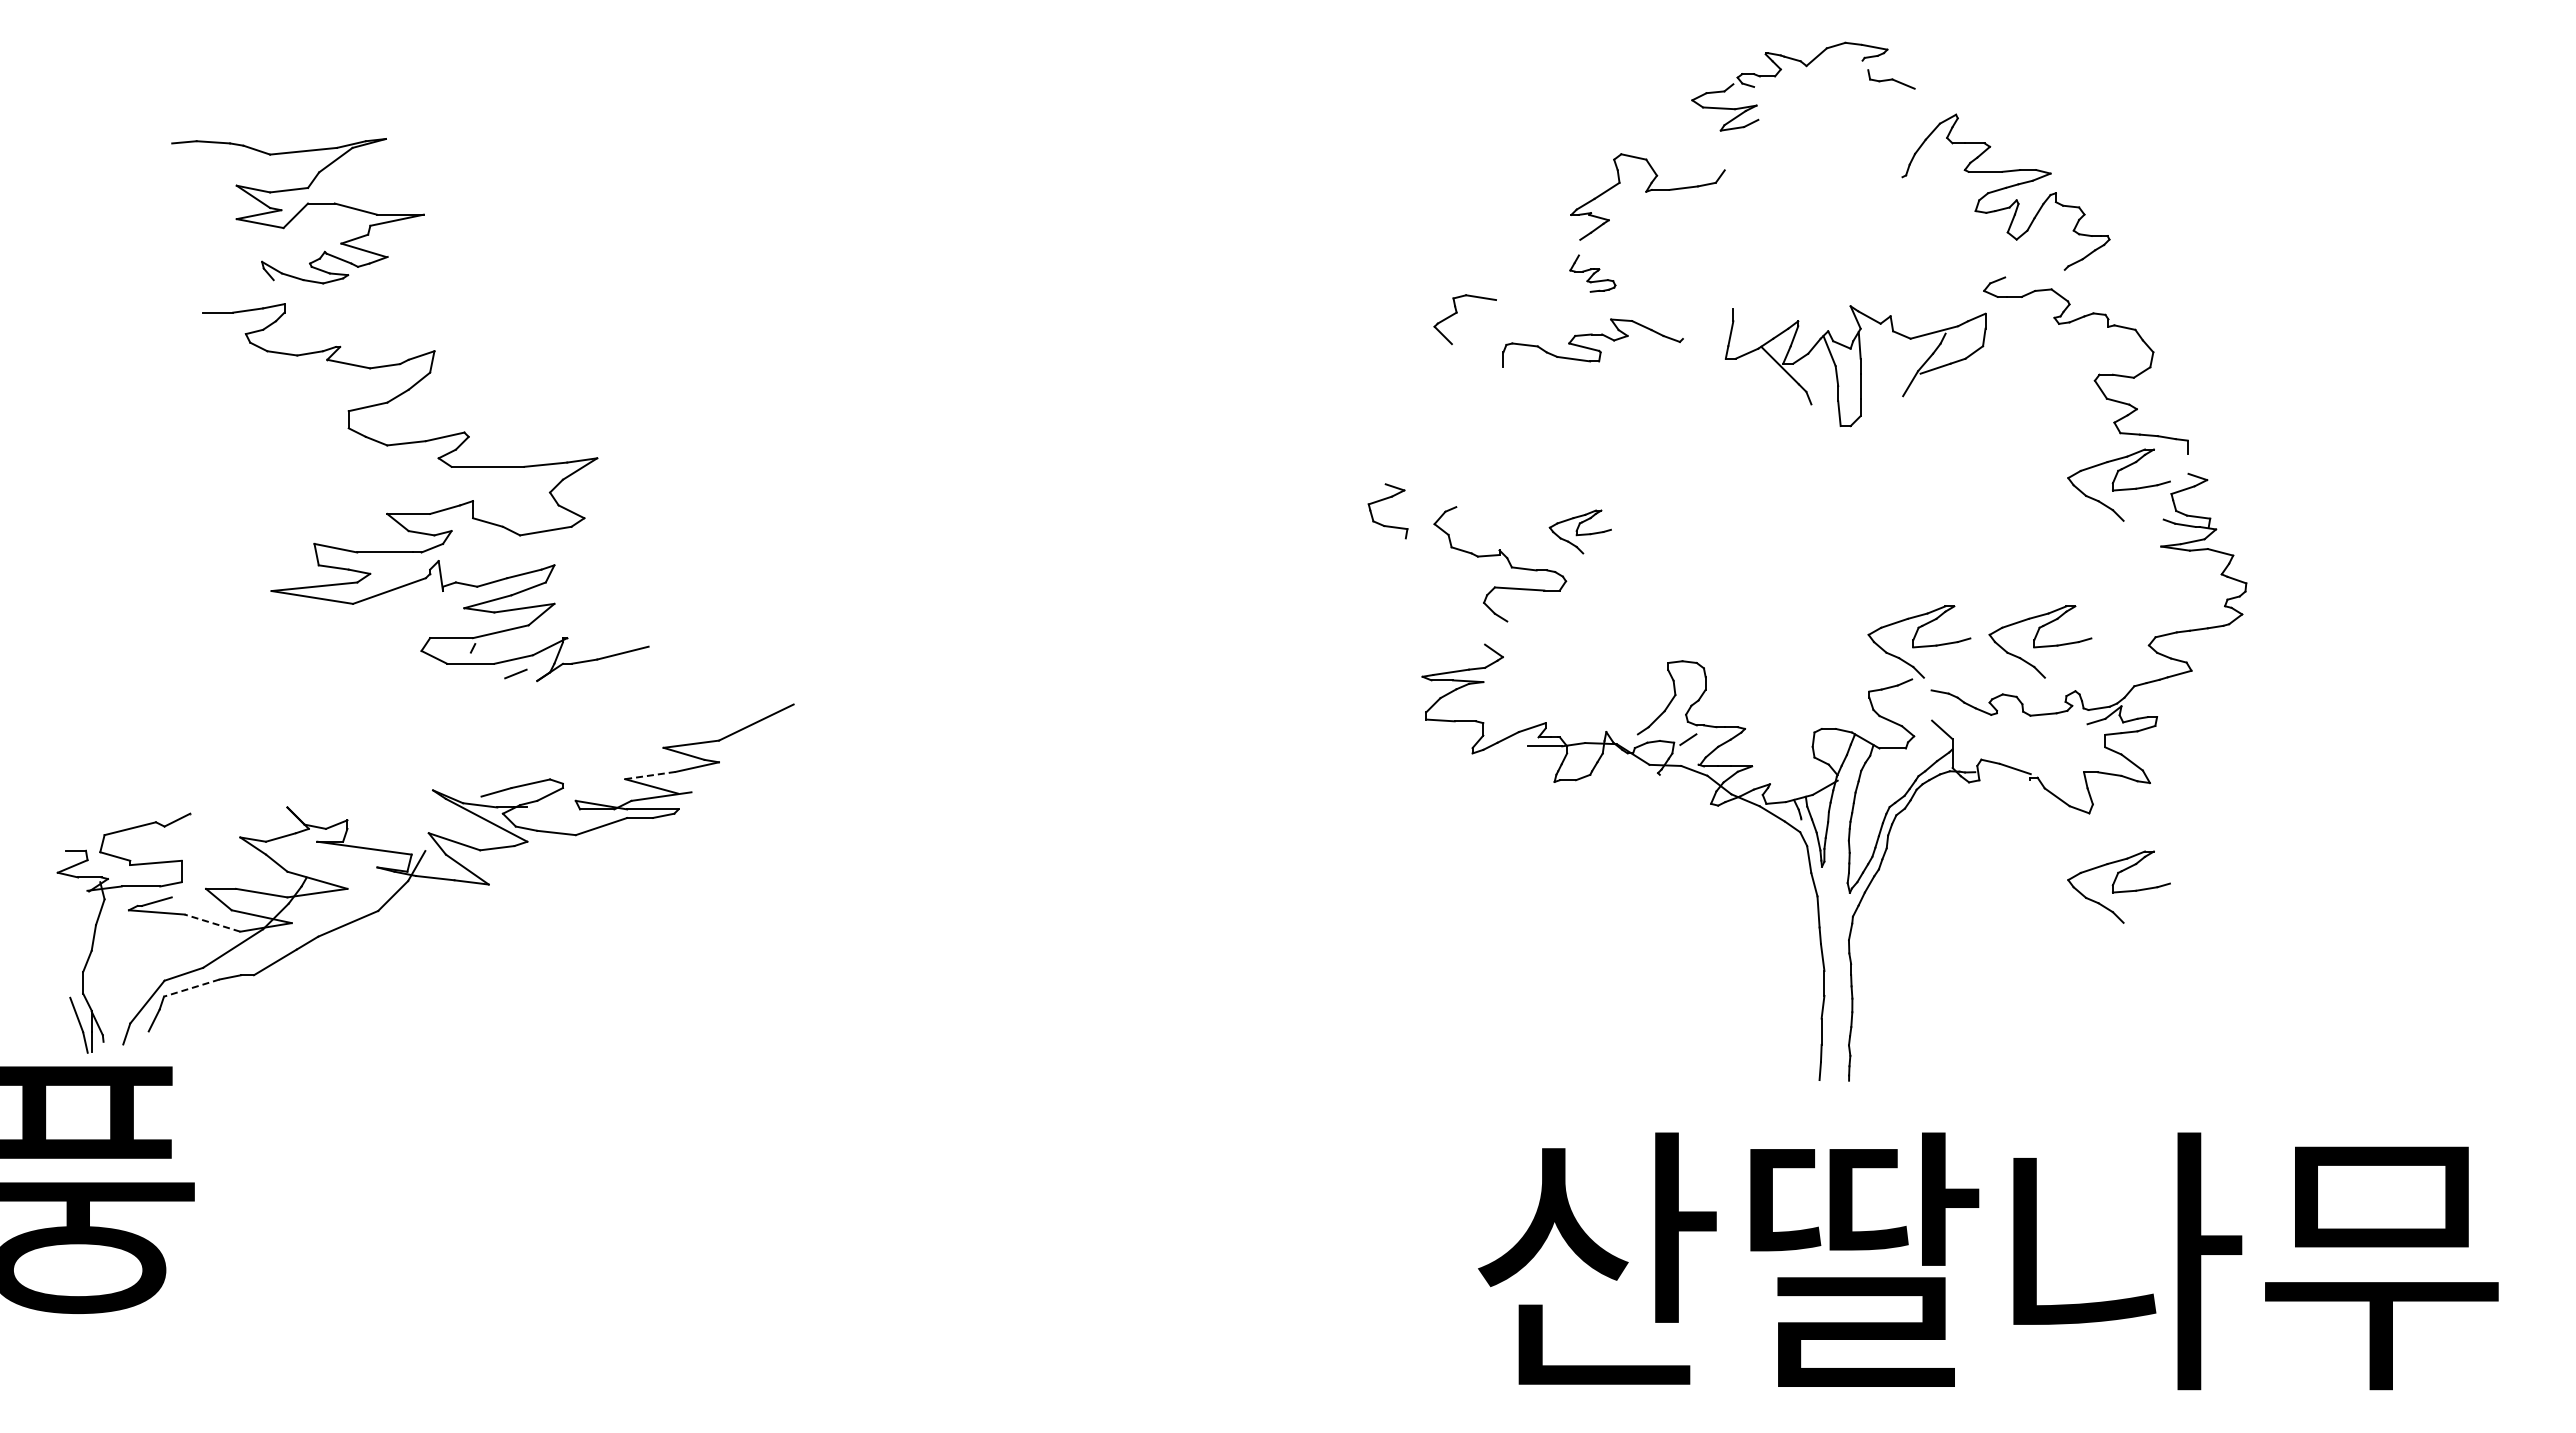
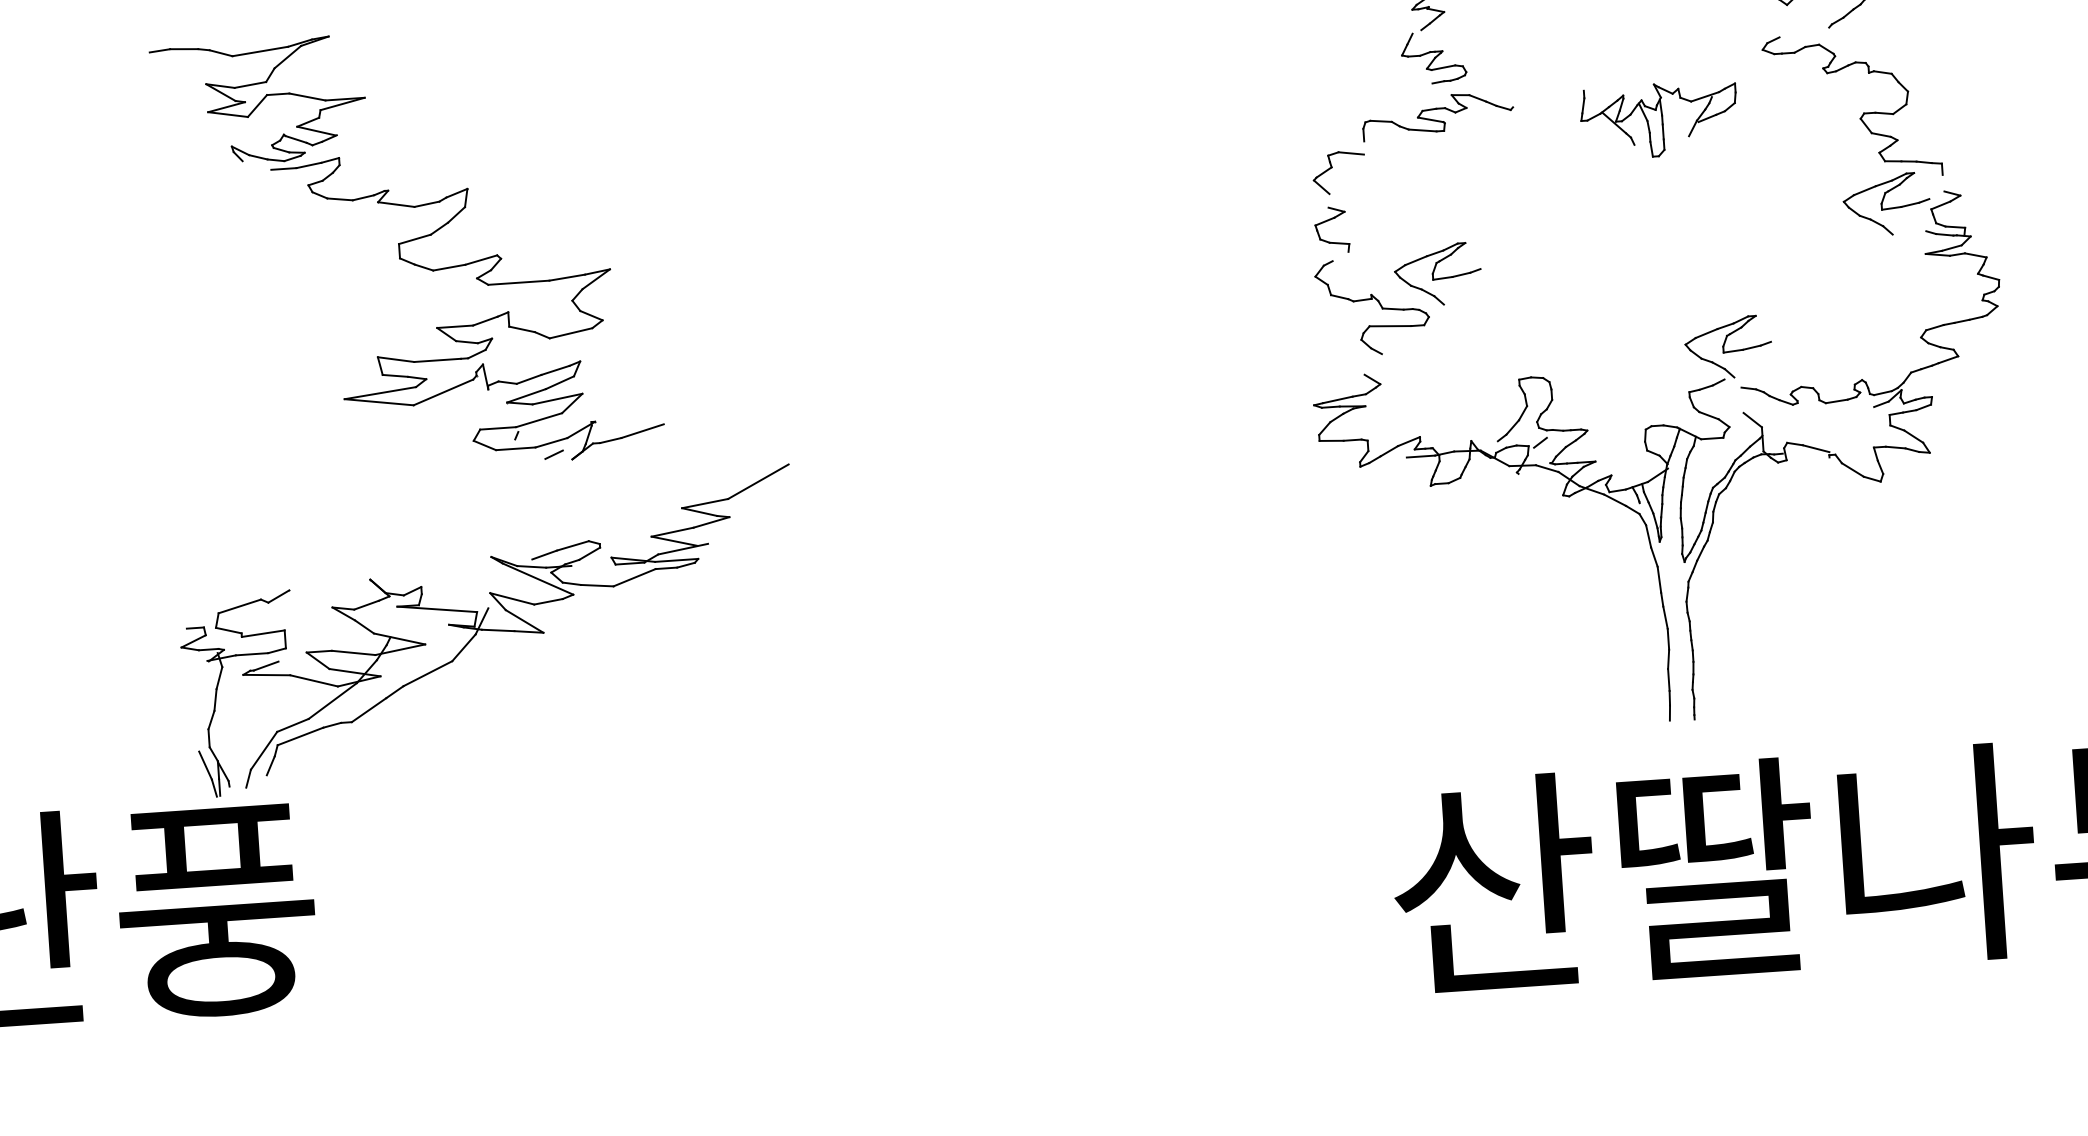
part: (297, 211) -> (258, 102), moved
part: (1592, 273) -> (1433, 57), size x1.67
part: (1457, 313) -> (1332, 168), moved
part: (1855, 365) -> (1659, 119), size x0.71
part: (1384, 500) -> (1328, 221), moved
part: (1580, 531) -> (1438, 274), size x1.67
part: (2040, 641) -> (1829, 340), removed
line: (650, 775) -> (672, 532), dashed -> solid
part: (2118, 886) -> (1909, 541), removed
line: (212, 922) -> (314, 680), dashed -> solid
line: (191, 988) -> (300, 736), dashed -> solid

